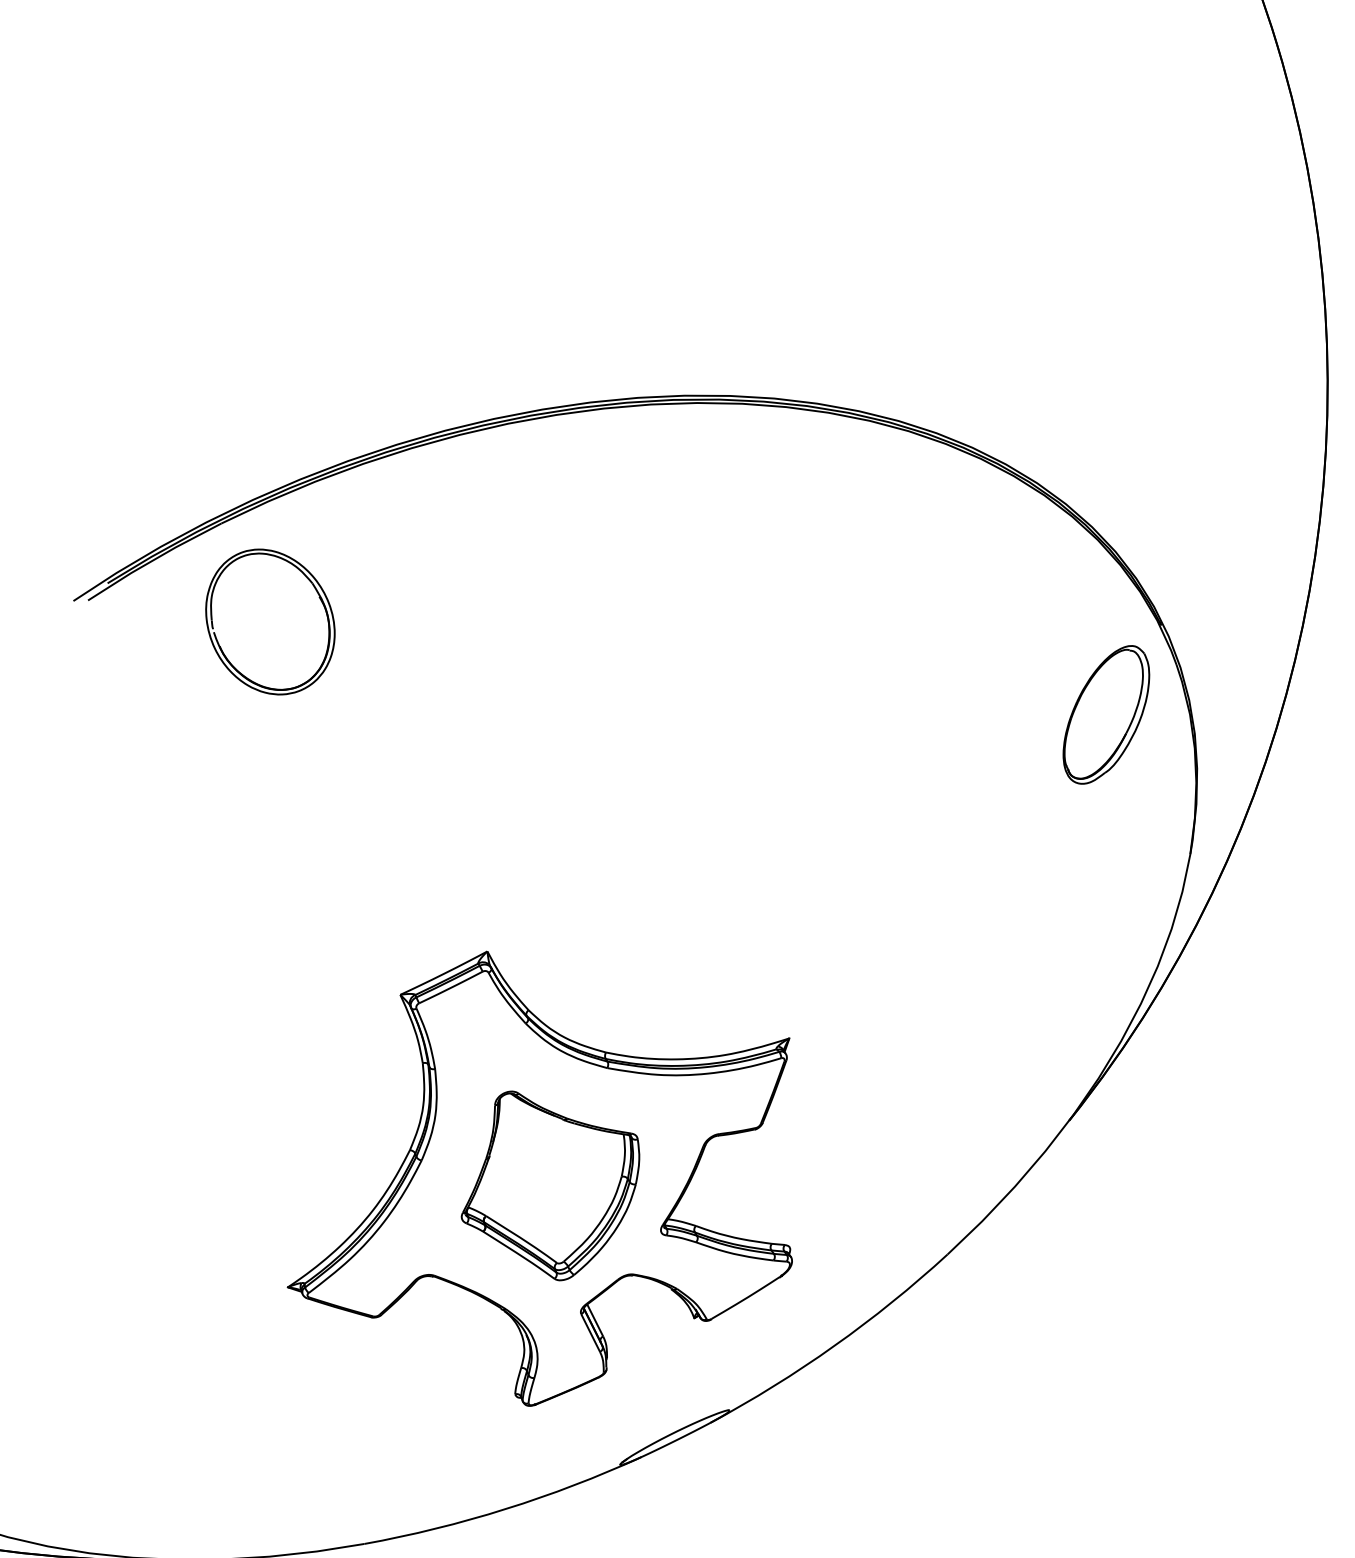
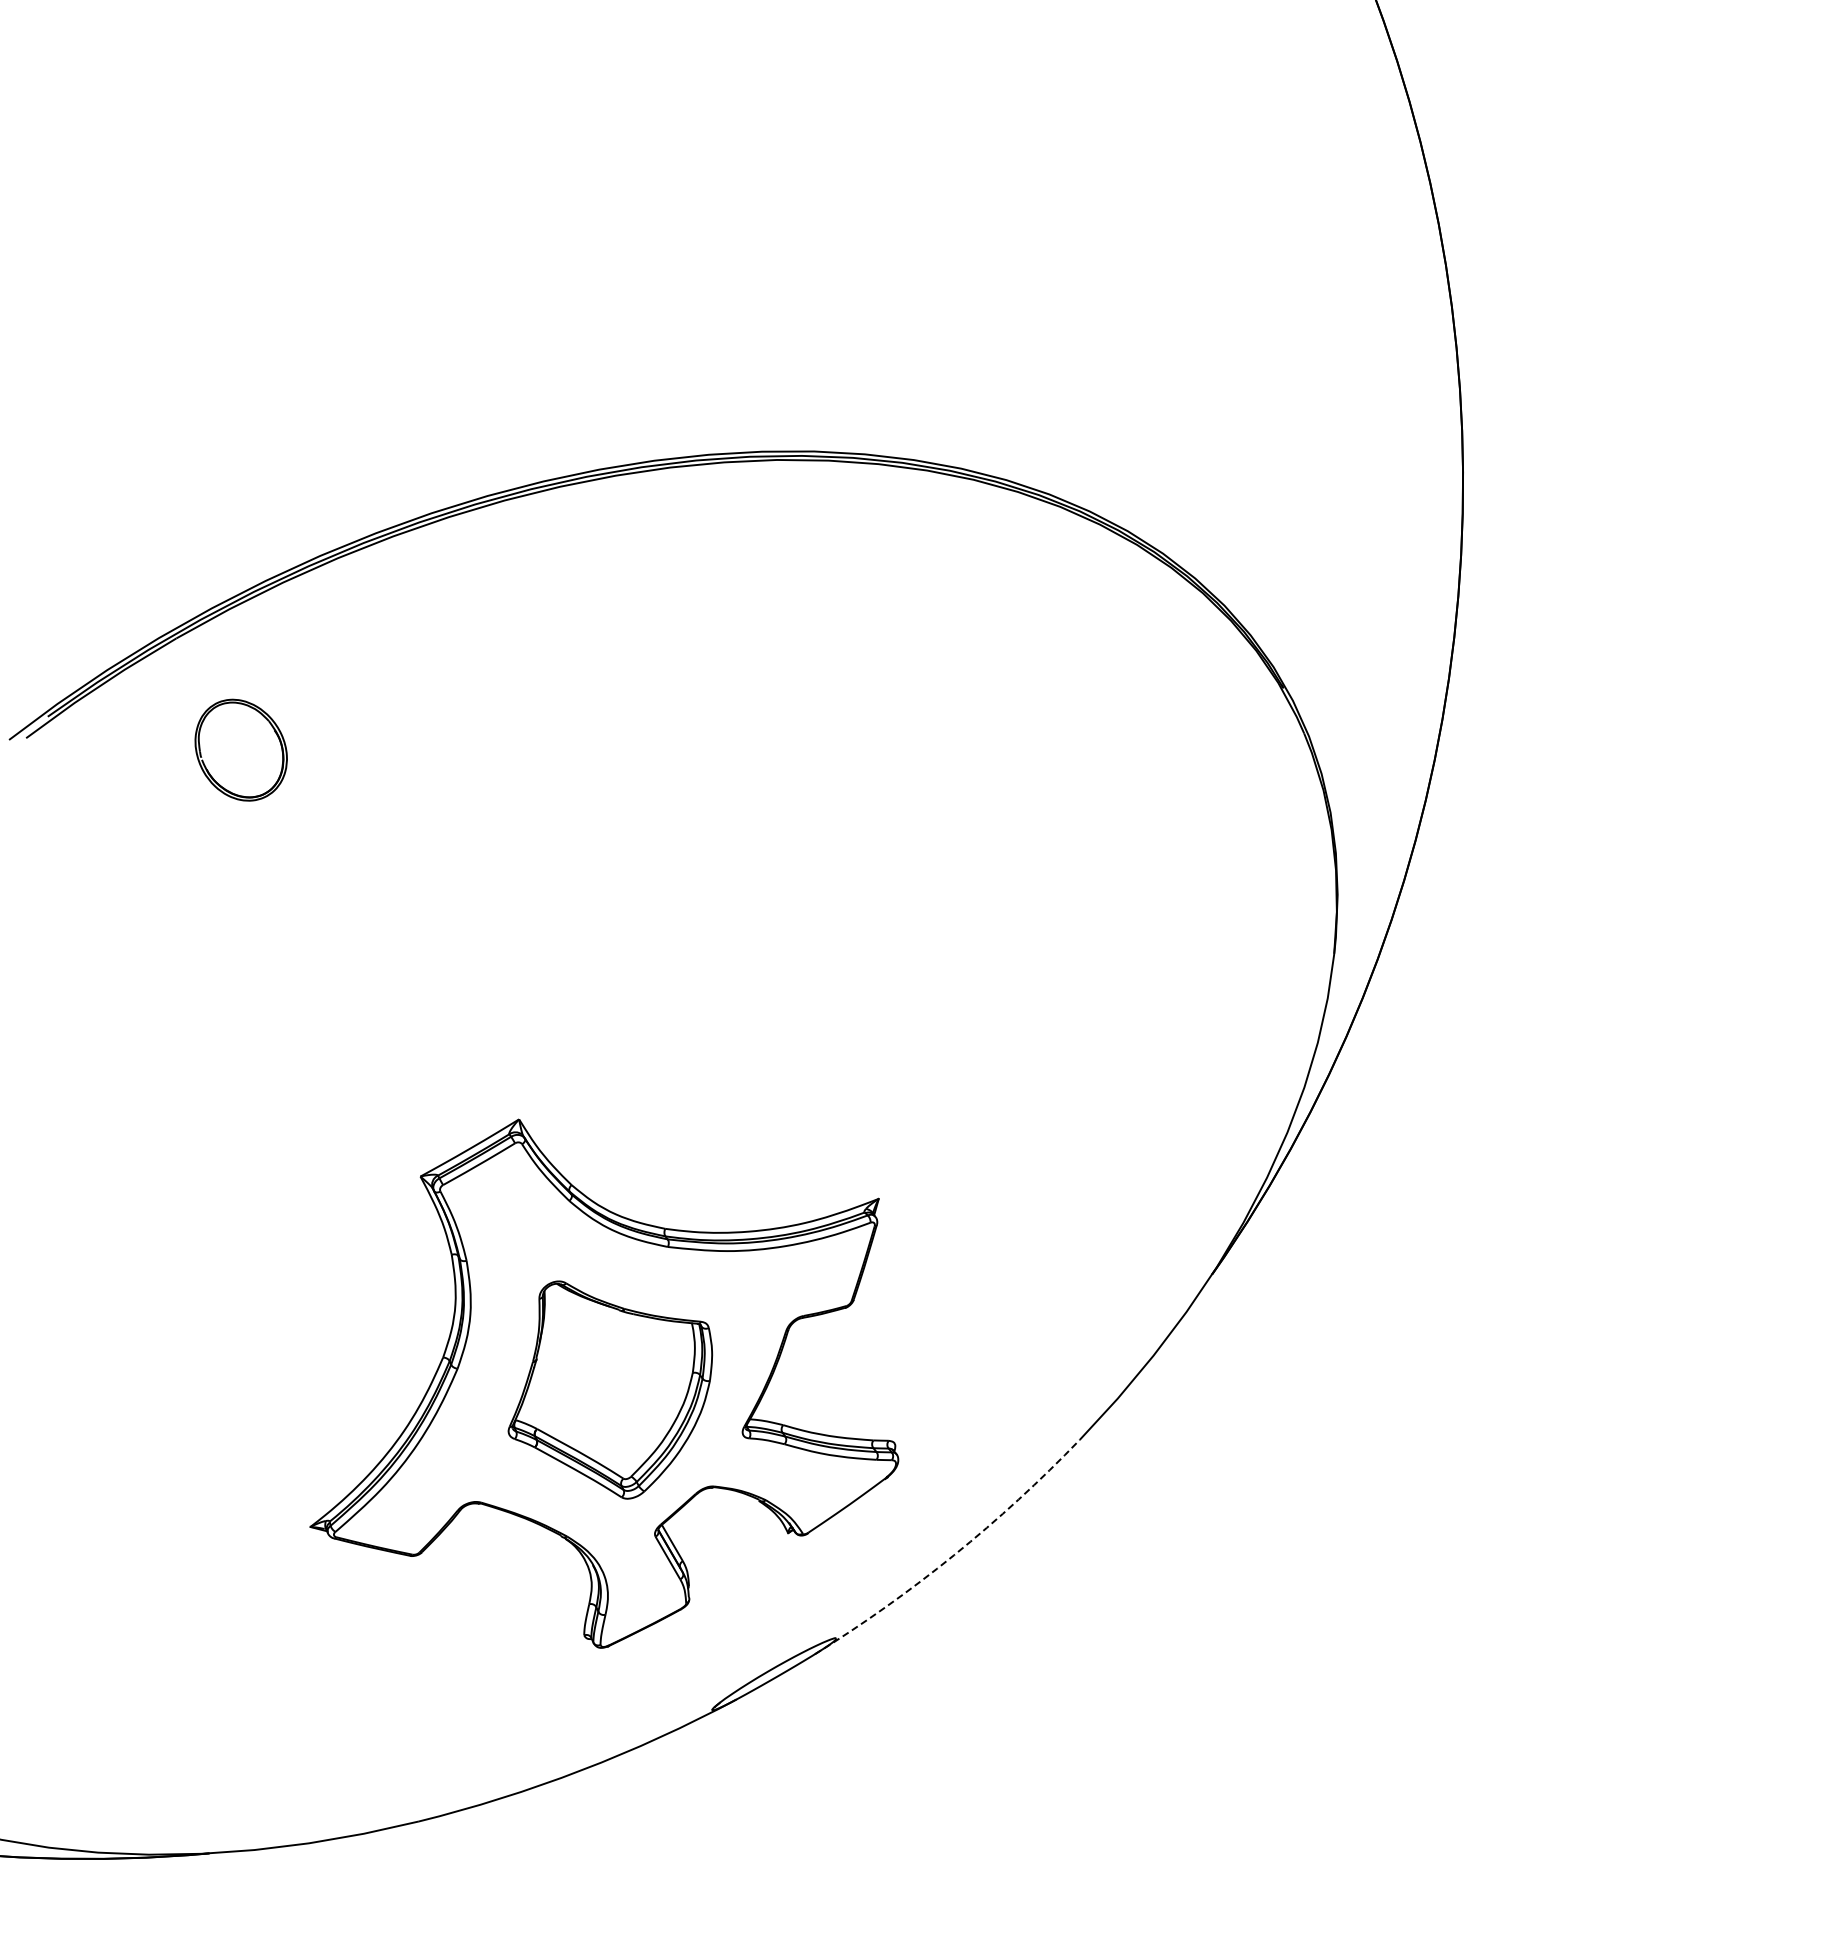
part: (270, 622) -> (241, 750), size x0.6
part: (1106, 714) -> (1225, 796), removed
arc: (834, 1346) -> (954, 1555), solid -> dashed

